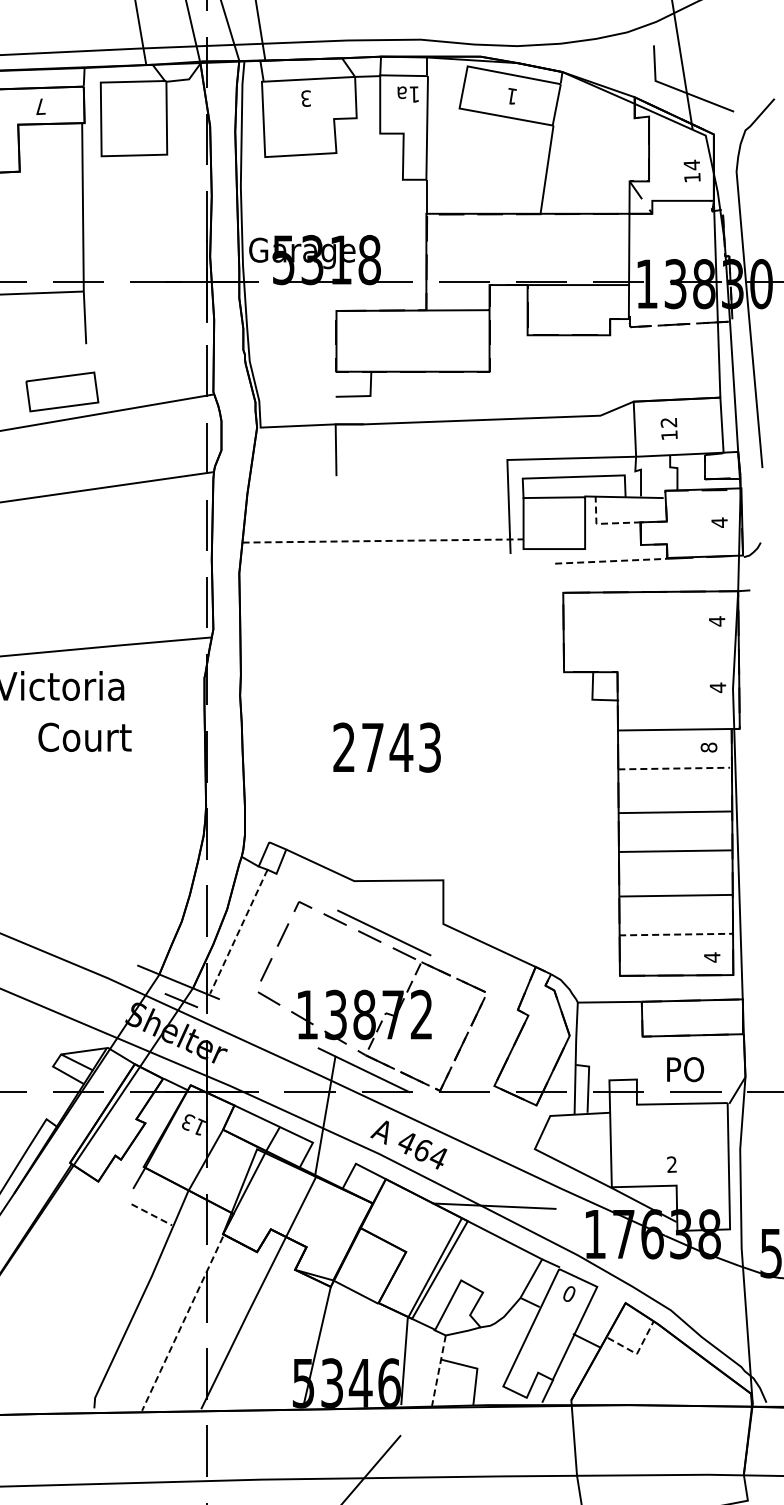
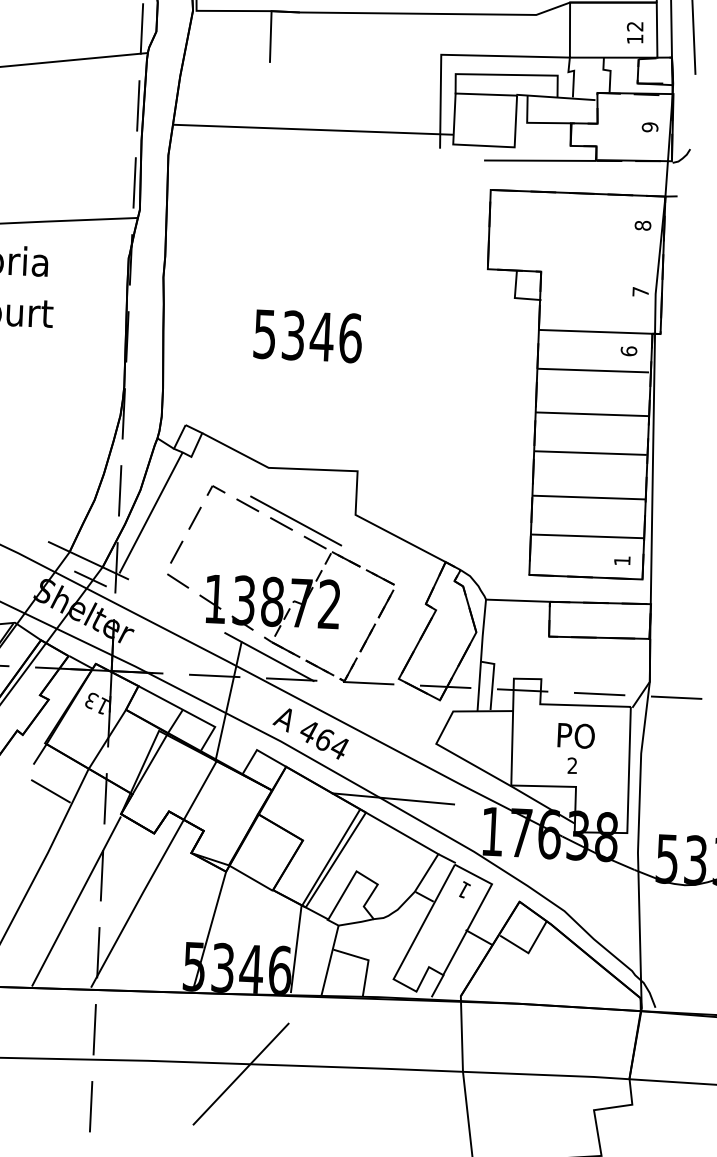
text: (668, 428) -> (634, 32), moved
text: (719, 522) -> (650, 127), 4 -> 9
line: (604, 523) -> (535, 122), dashed -> solid
line: (383, 540) -> (313, 129), dashed -> solid
line: (611, 561) -> (540, 160), dashed -> solid
text: (716, 621) -> (642, 225), 4 -> 8
text: (717, 687) -> (640, 291), 4 -> 7
text: (387, 747) -> (308, 336), 2743 -> 5346
text: (708, 747) -> (628, 351), 8 -> 6
line: (674, 768) -> (593, 370), dashed -> solid
line: (239, 931) -> (151, 512), dashed -> solid
line: (676, 934) -> (587, 536), dashed -> solid
text: (712, 957) -> (622, 560), 4 -> 1
text: (685, 1069) -> (576, 735), moved
line: (151, 1214) -> (50, 791), dashed -> solid
text: (569, 1293) -> (464, 889), 0 -> 1
line: (182, 1324) -> (76, 902), dashed -> solid
line: (637, 1352) -> (529, 951), dashed -> solid
line: (438, 1370) -> (329, 960), dashed -> solid

